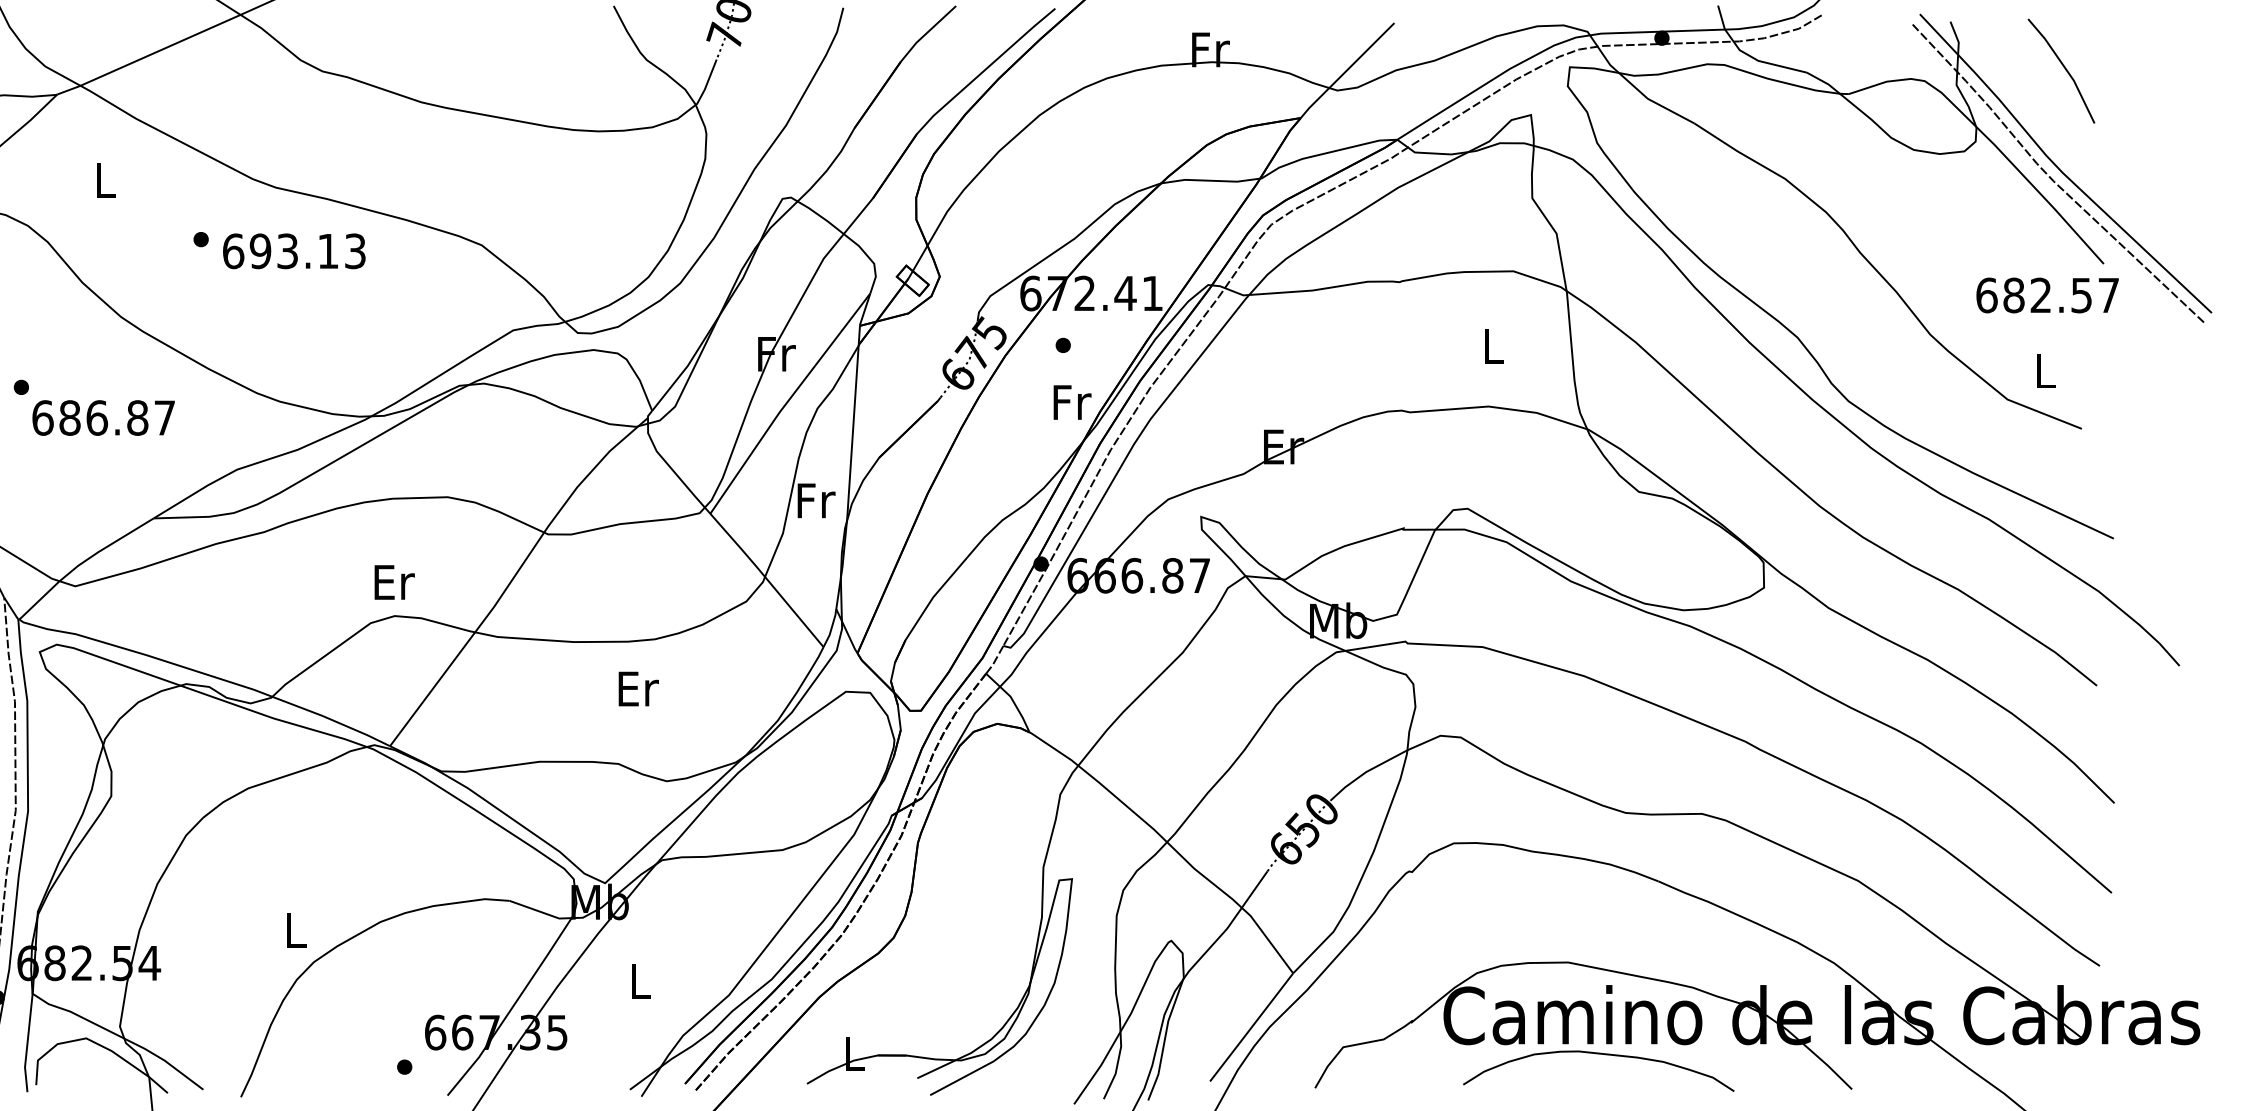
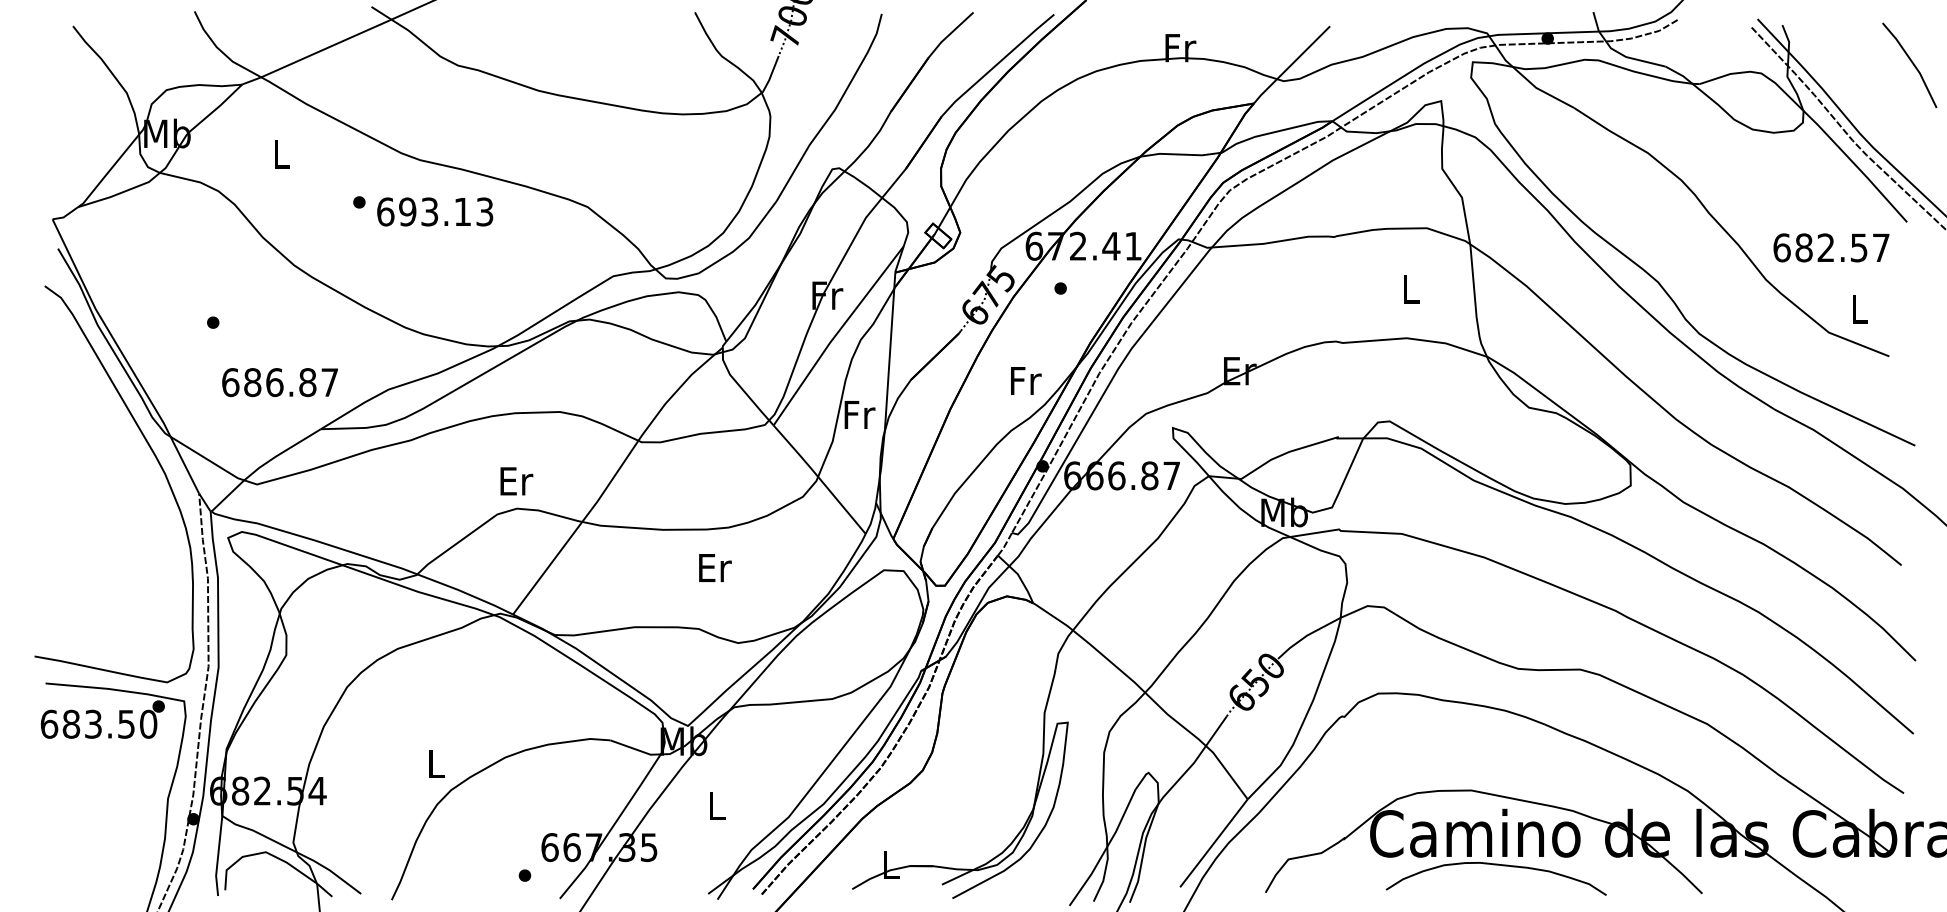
line: (2063, 67) -> (1911, 62), moved
text: (2047, 294) -> (1831, 247), moved
text: (1072, 401) -> (1026, 380), moved
text: (102, 417) -> (279, 382), moved

